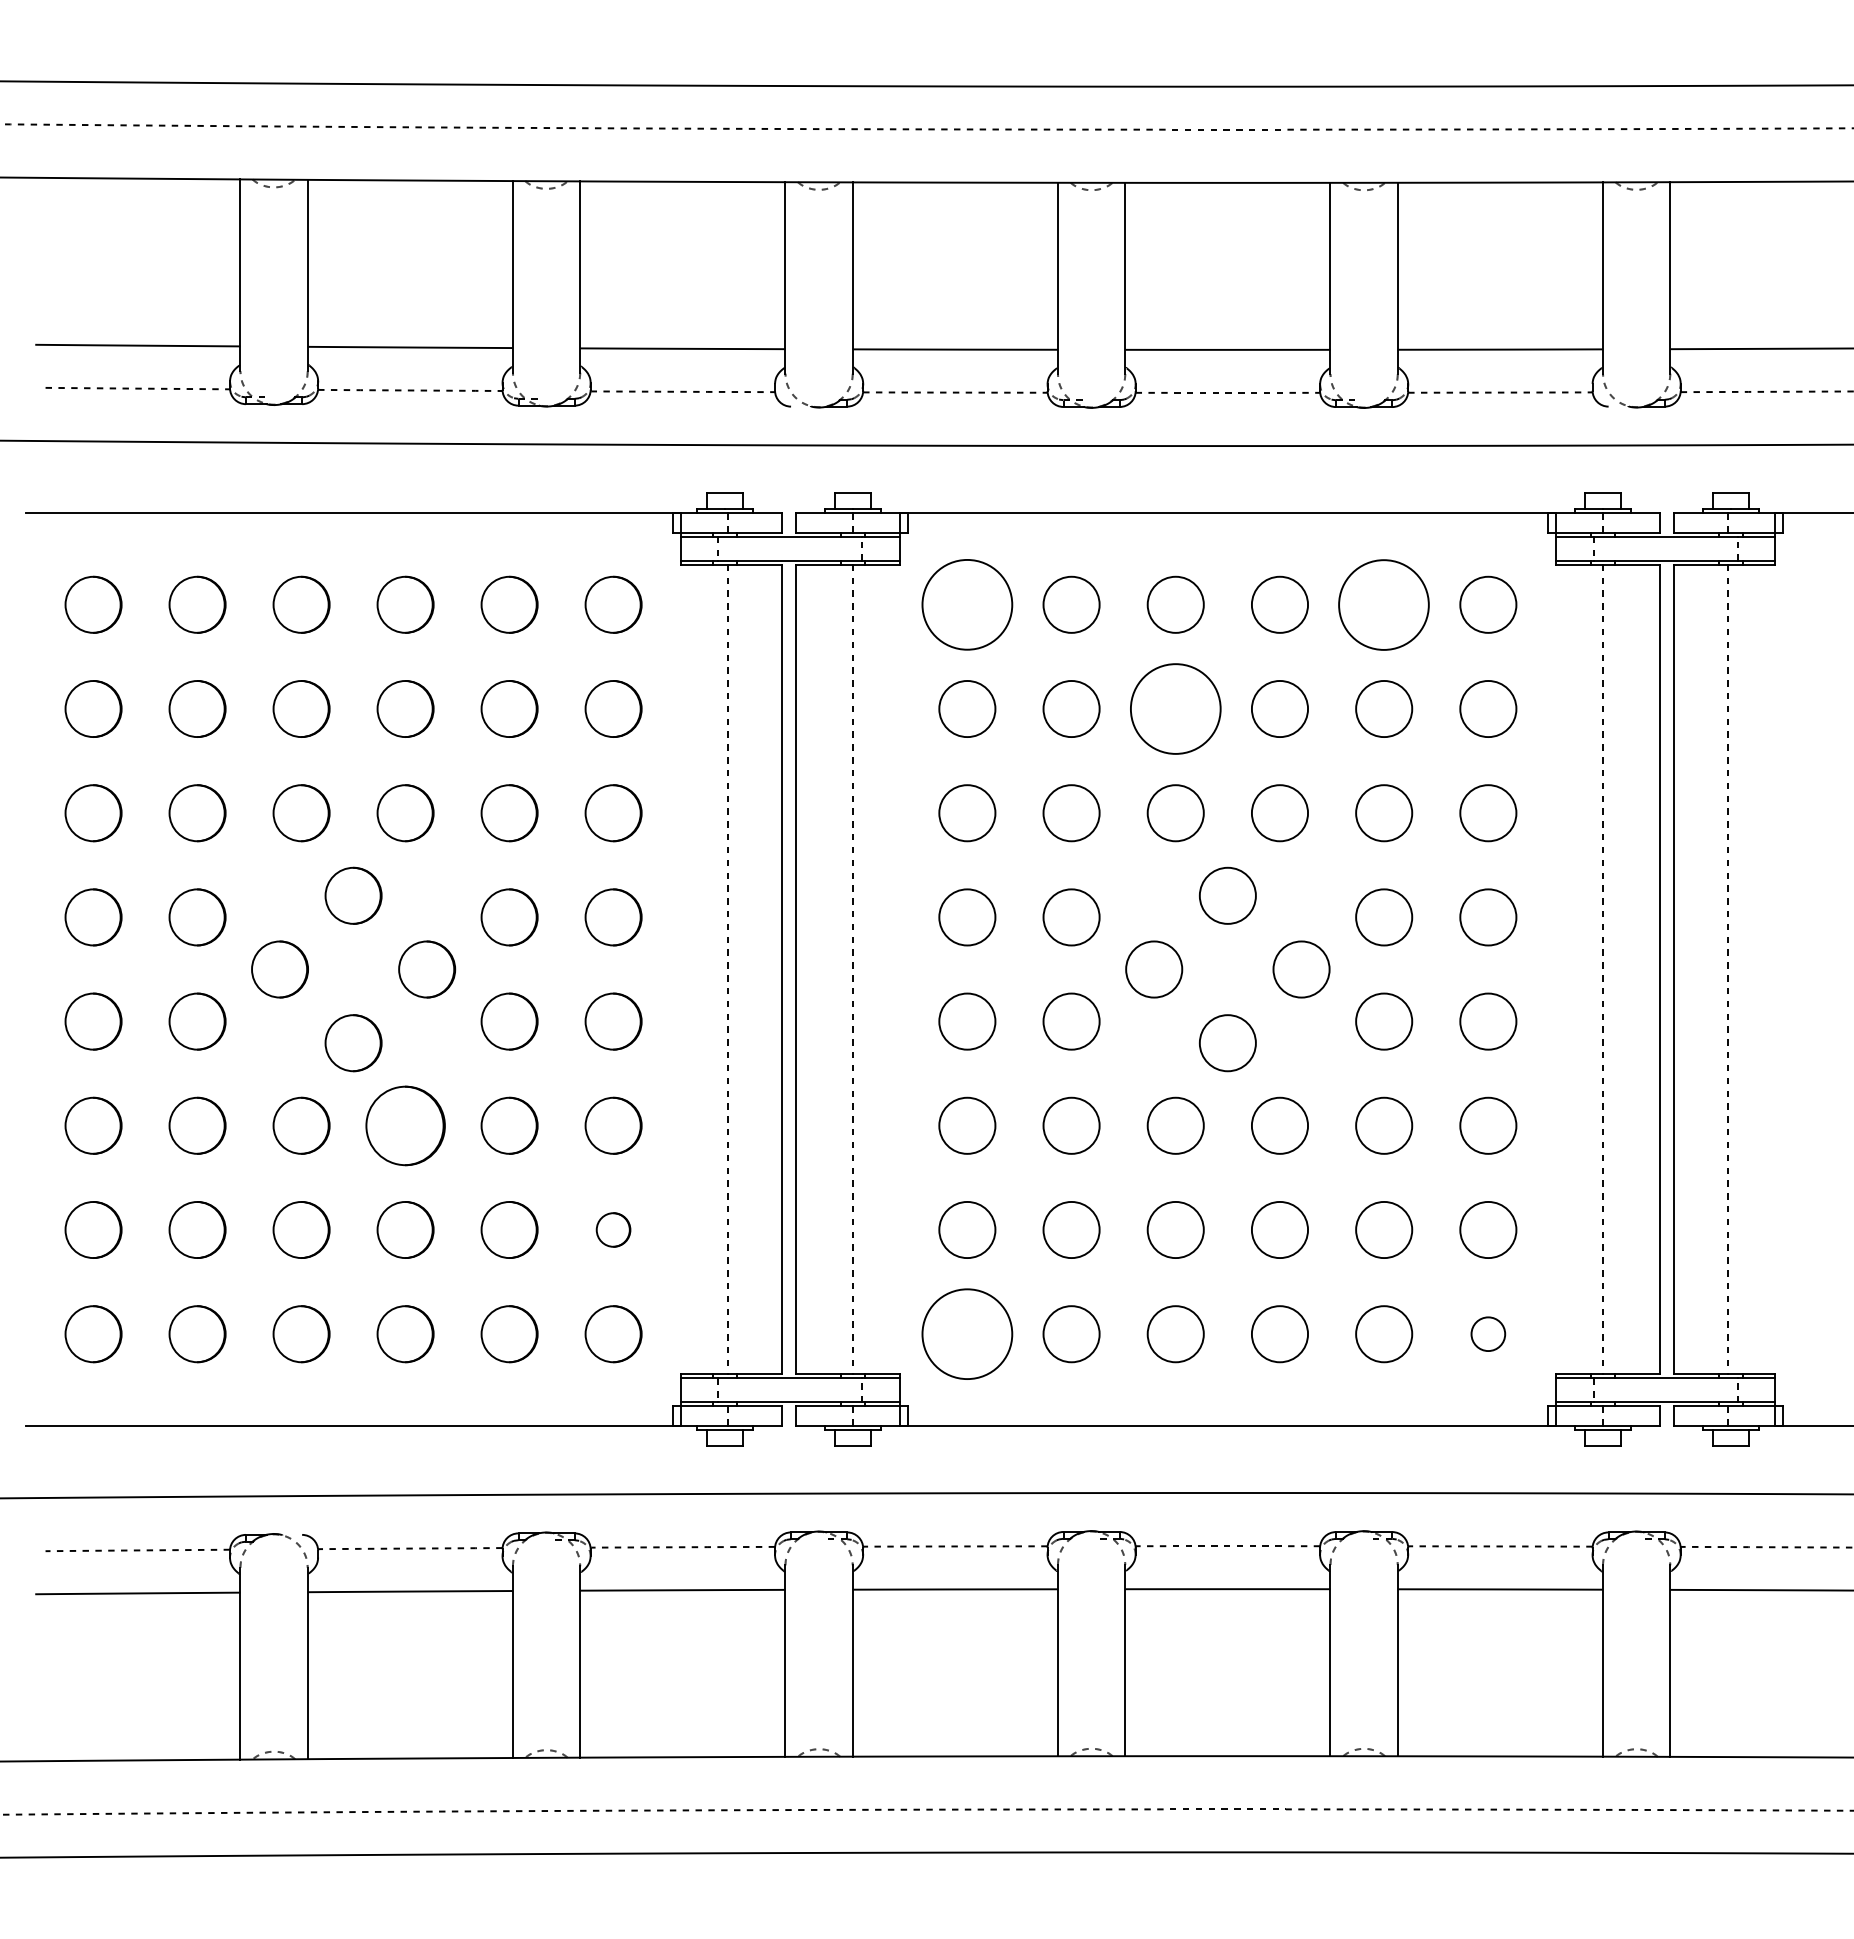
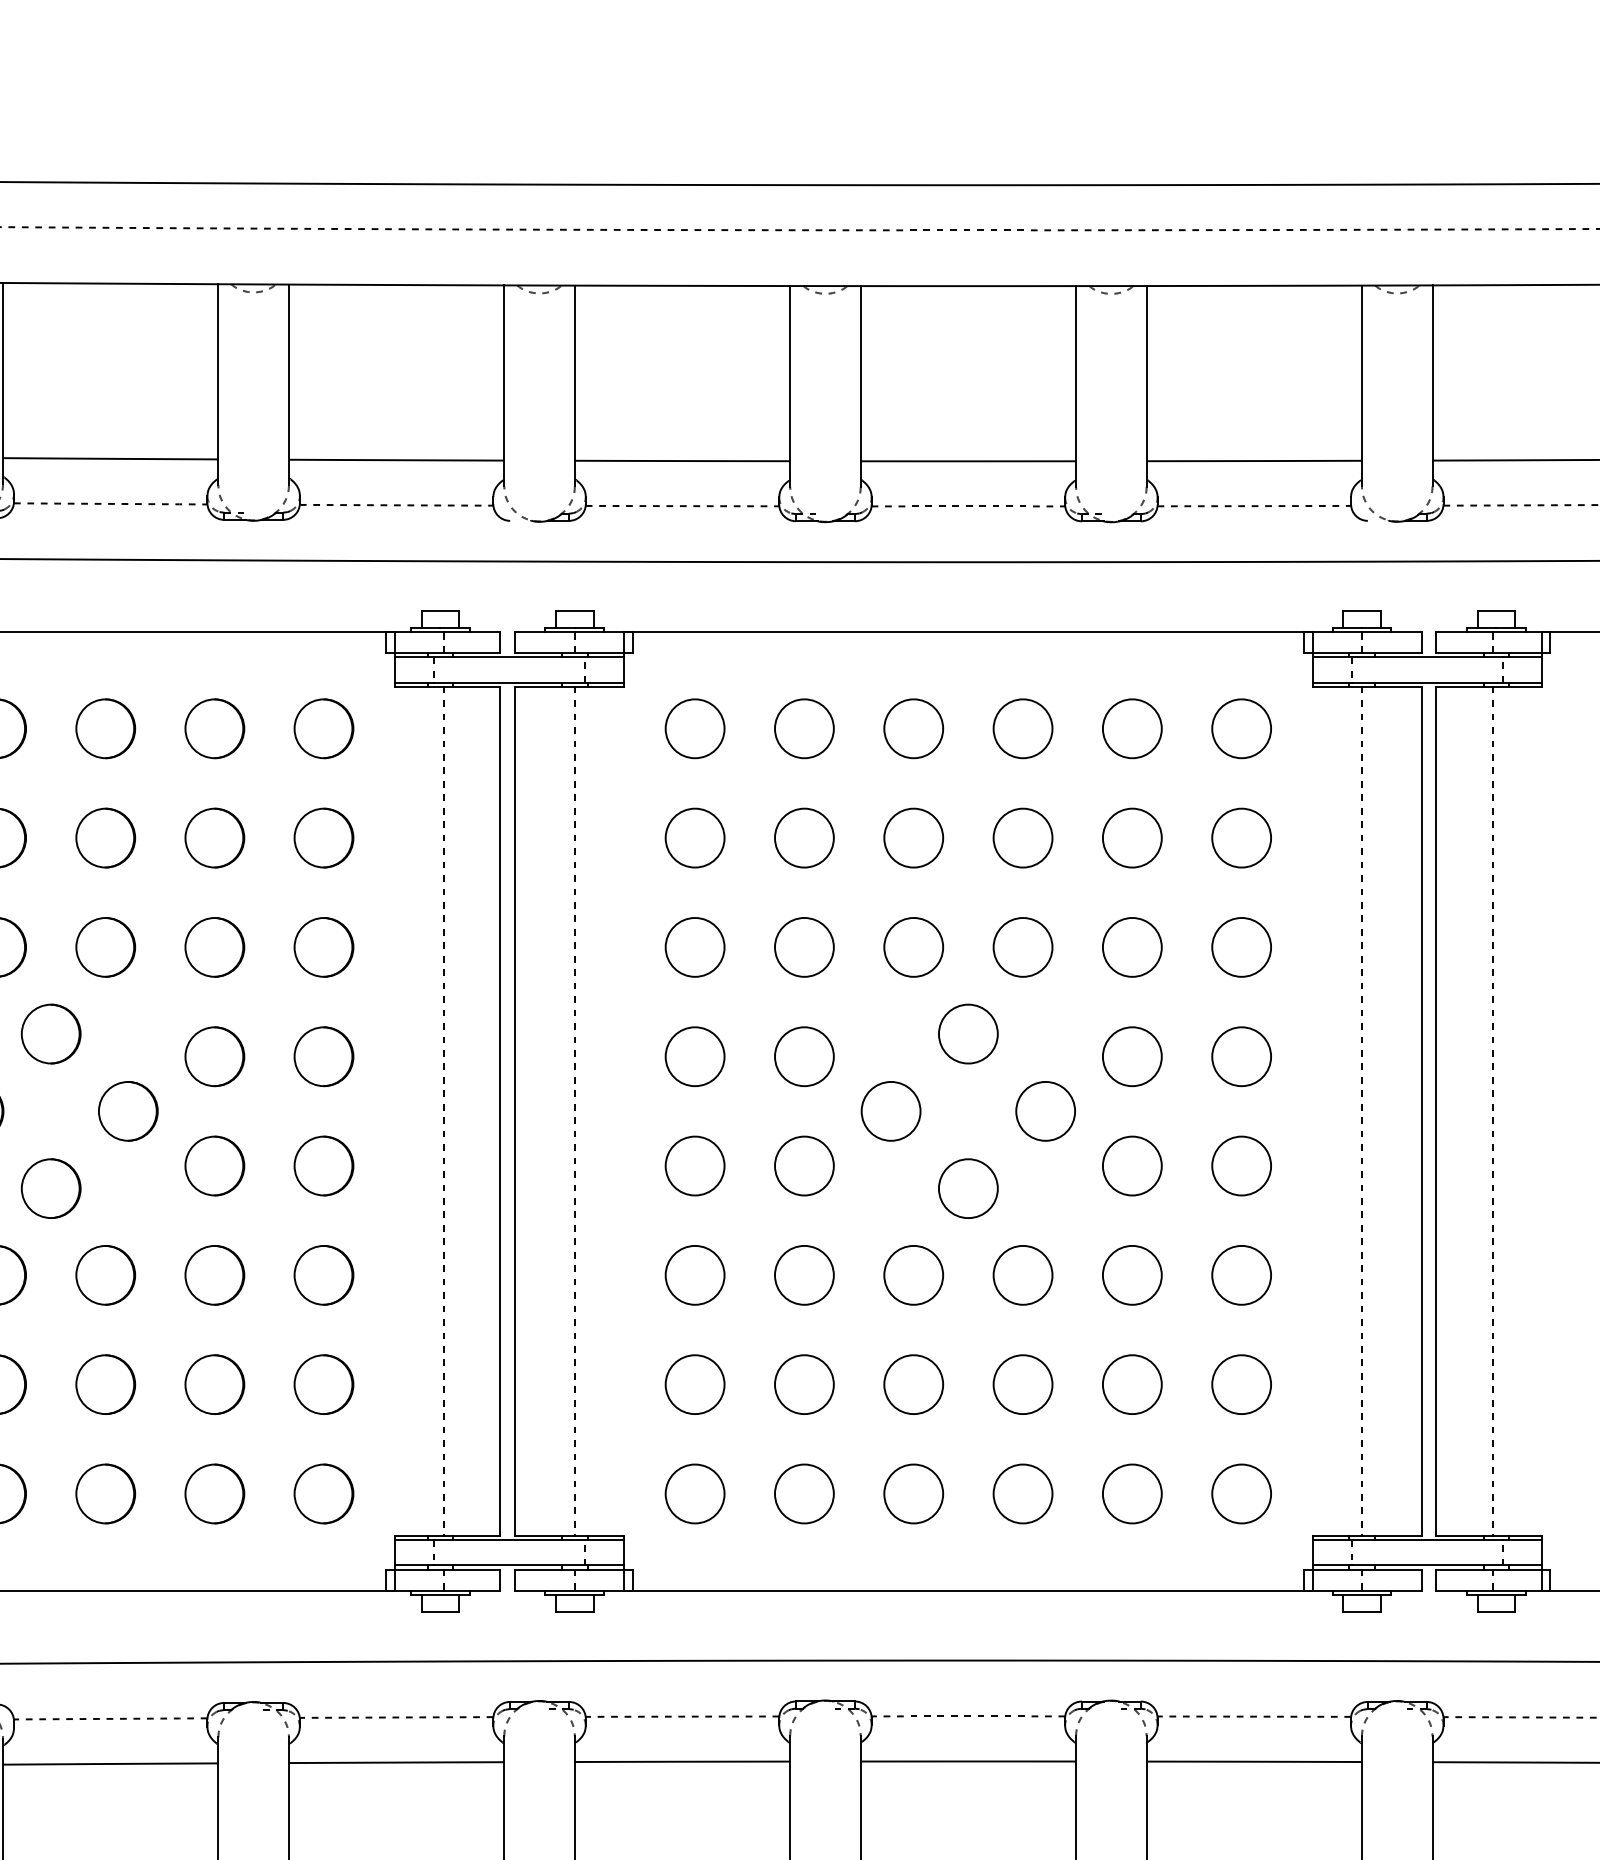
circle: (967, 604) -> (695, 728), size x0.62
circle: (1384, 604) -> (1132, 728), size x0.62
circle: (1175, 708) -> (913, 837), size x0.62
circle: (405, 1125) -> (105, 1275), size x0.71
circle: (613, 1229) -> (323, 1384), size x1.67
circle: (967, 1334) -> (695, 1494), size x0.62
circle: (1488, 1334) -> (1241, 1494), size x1.67

